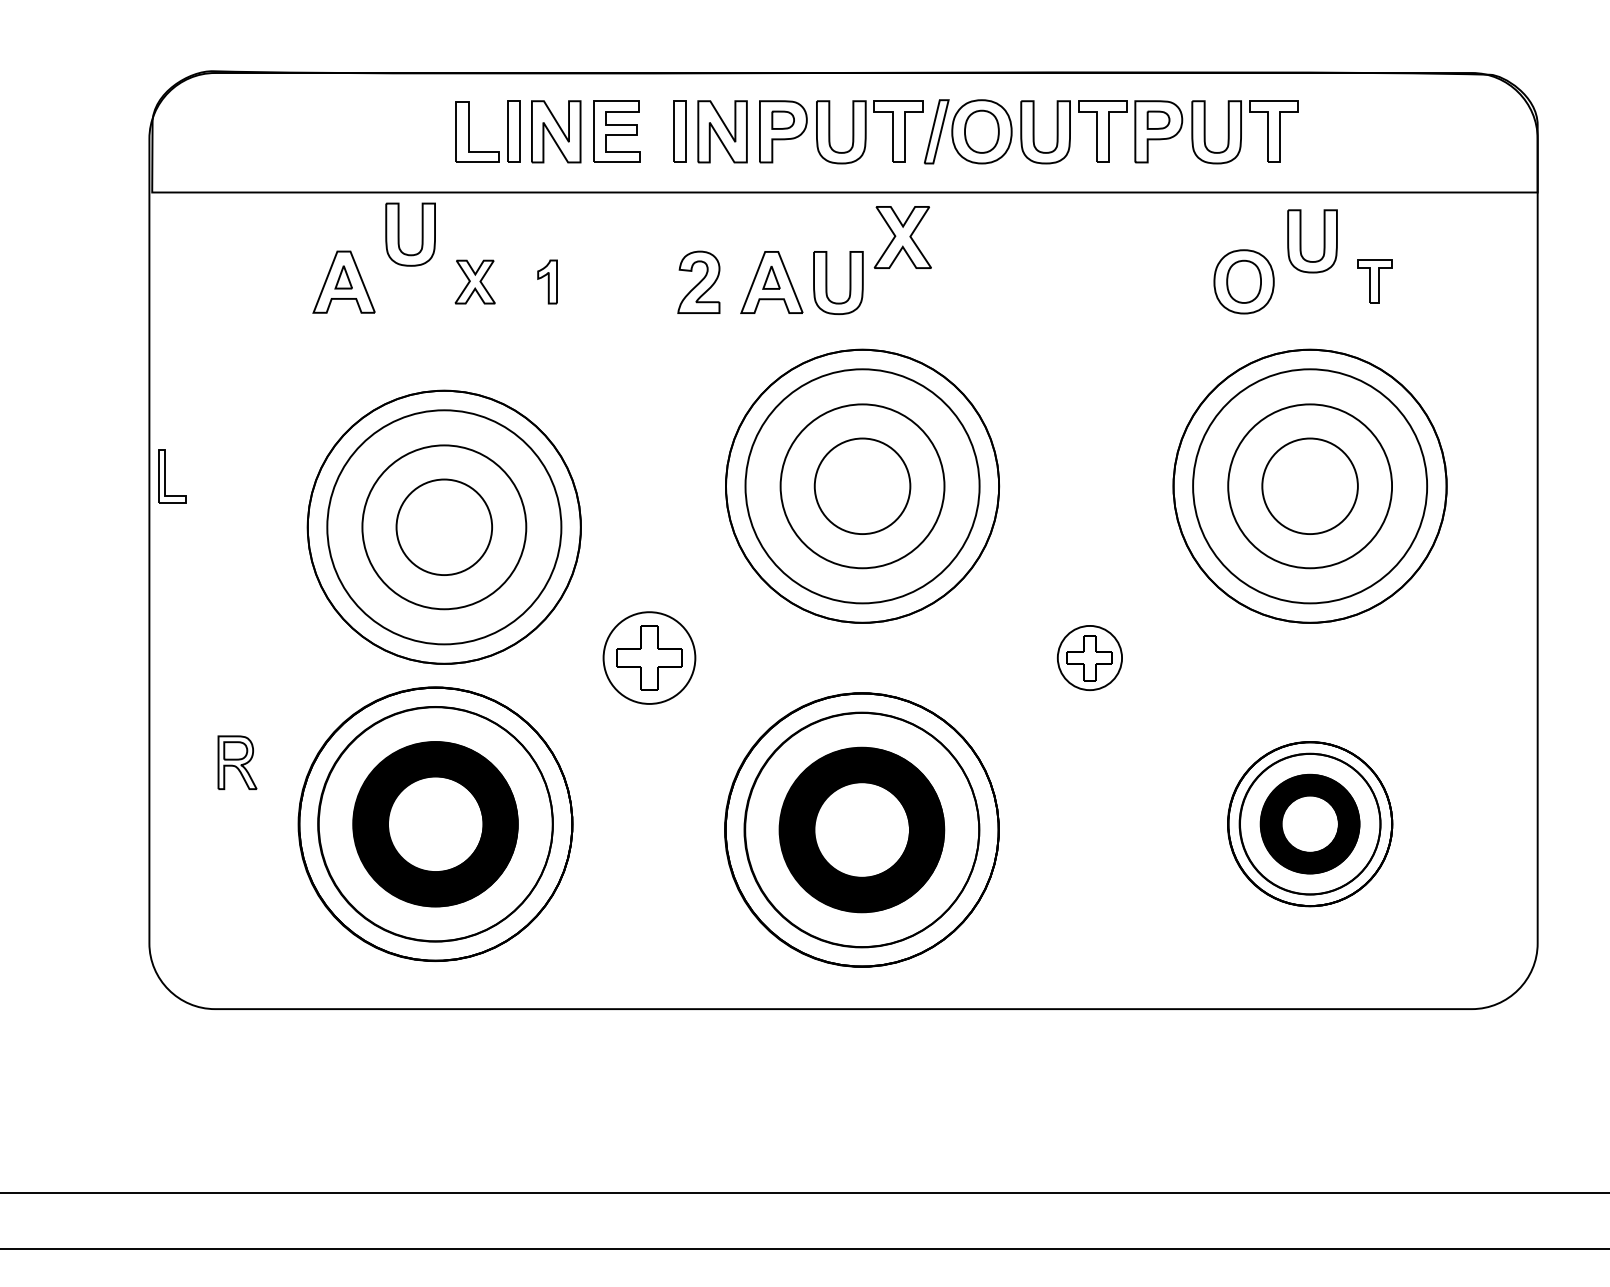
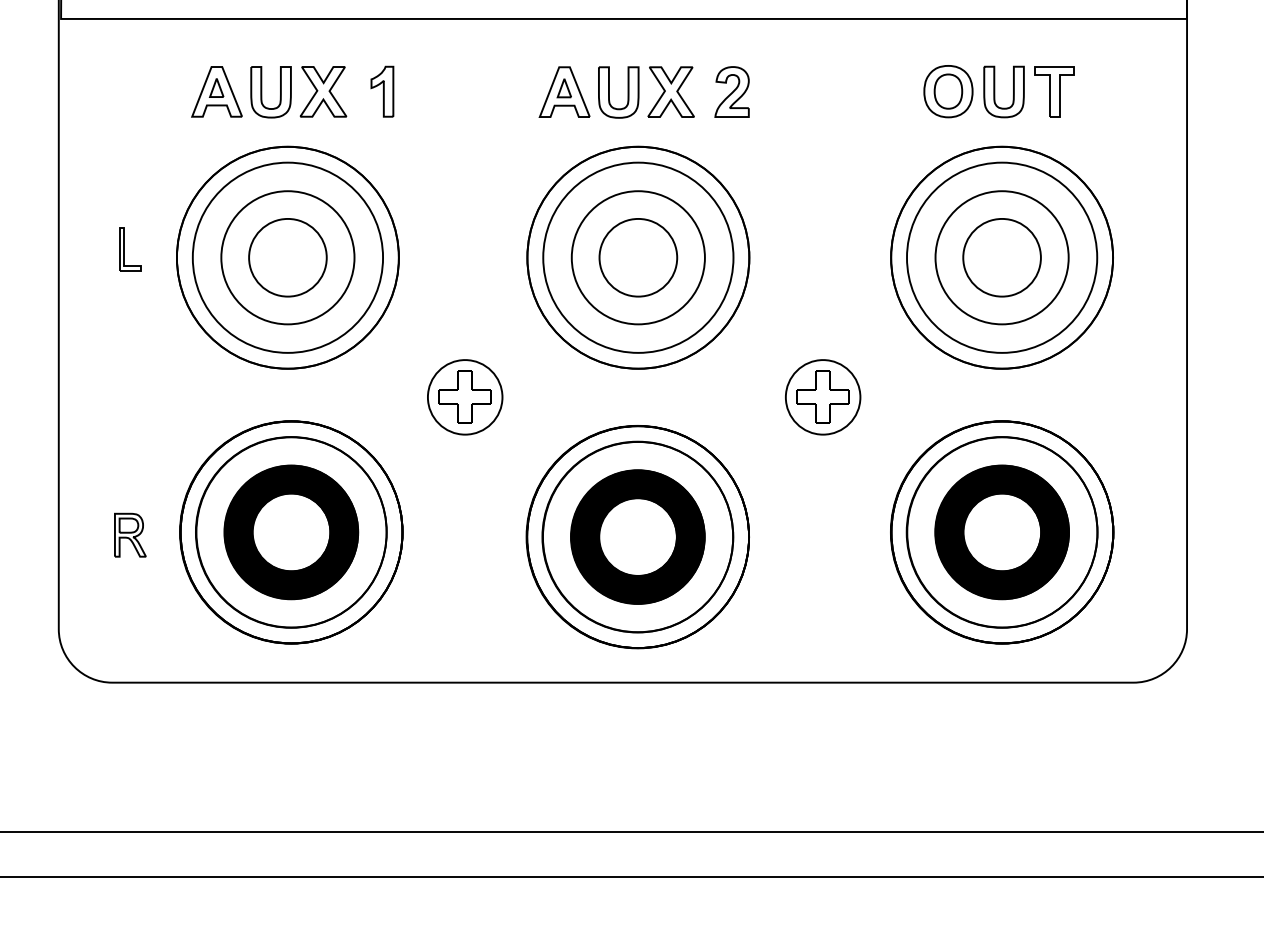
part: (399, 234) -> (262, 92), moved
part: (902, 237) -> (670, 92), moved
part: (1301, 241) -> (995, 92), moved
part: (475, 281) -> (323, 91), size x1.43
part: (547, 281) -> (382, 91), size x1.43
part: (698, 281) -> (731, 91), moved
part: (1374, 281) -> (1054, 91), size x1.43
part: (165, 476) -> (124, 249), moved
part: (443, 526) -> (287, 257), moved
part: (1089, 657) -> (822, 396), size x1.43
part: (237, 762) -> (130, 535), moved
part: (1309, 823) -> (1001, 531), size x1.67

